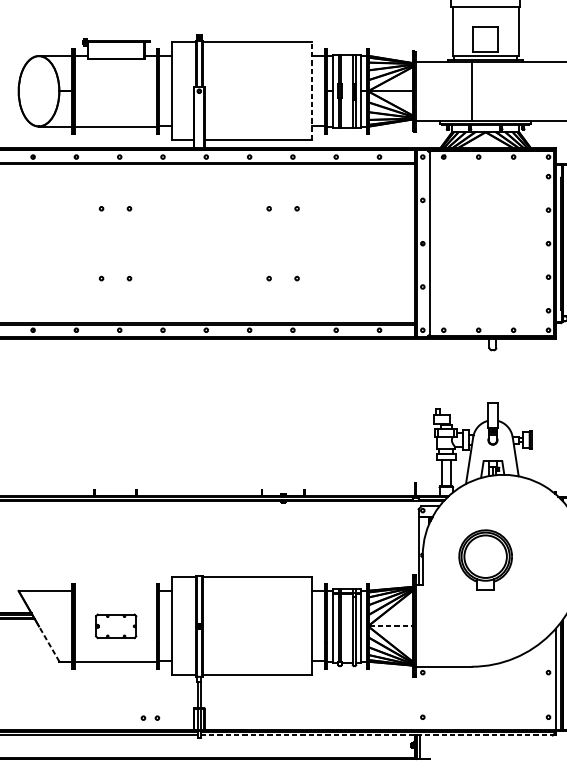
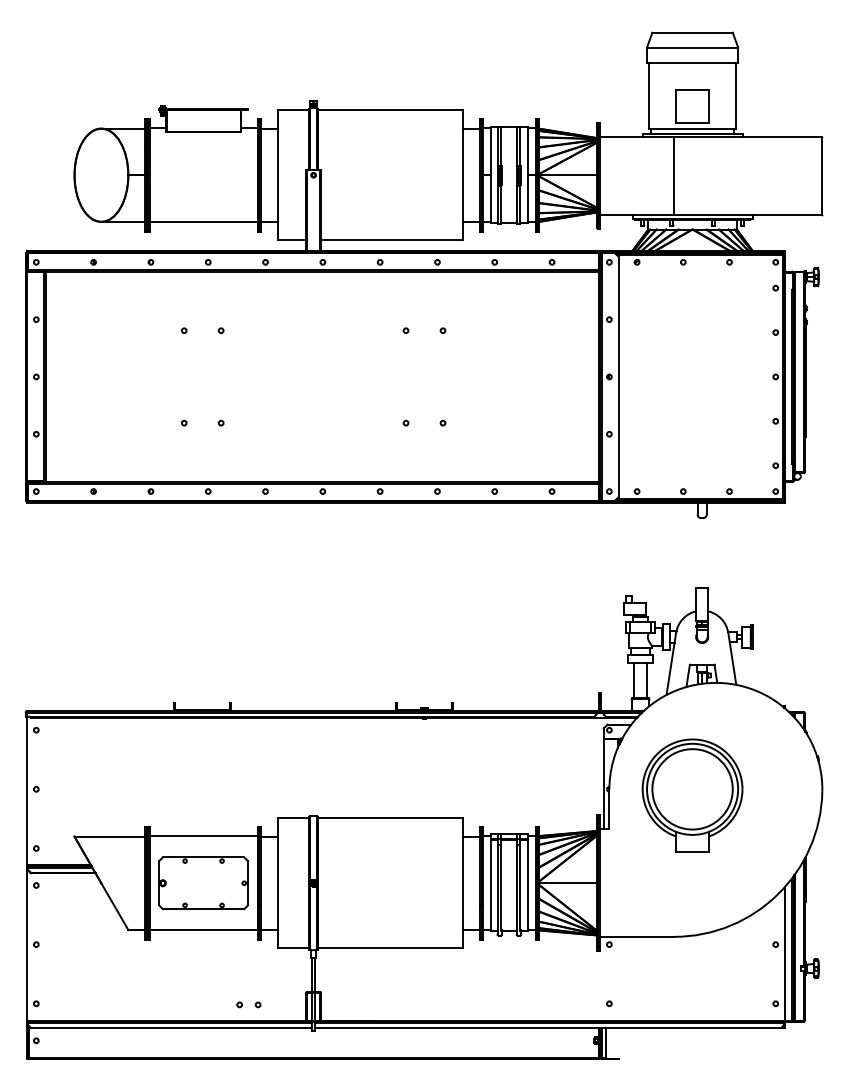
line: (311, 91) -> (462, 175), dashed -> solid
part: (485, 559) -> (692, 795), size x1.43
line: (116, 590) -> (203, 836), added
part: (116, 626) -> (203, 883), size x1.67
line: (391, 626) -> (568, 883), dashed -> solid
line: (48, 643) -> (114, 906), dashed -> solid
line: (376, 735) -> (548, 1027), dashed -> solid

